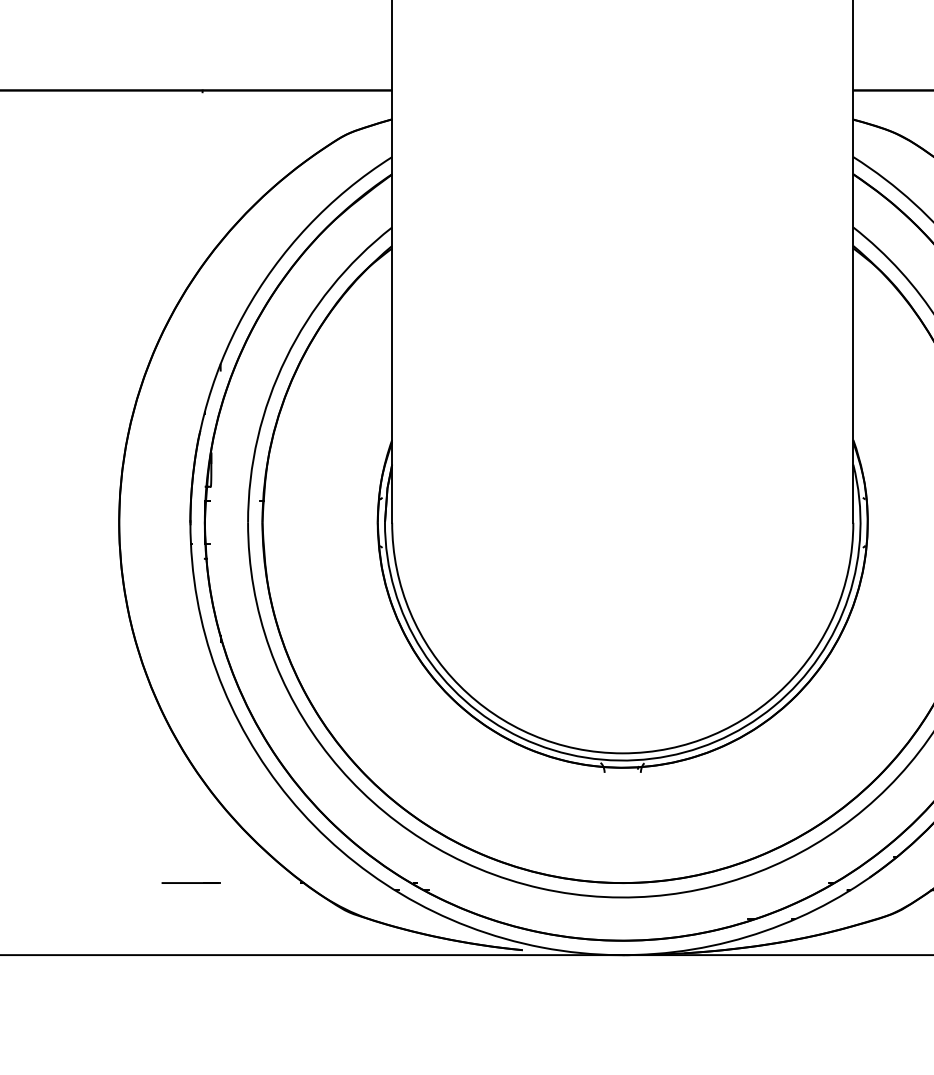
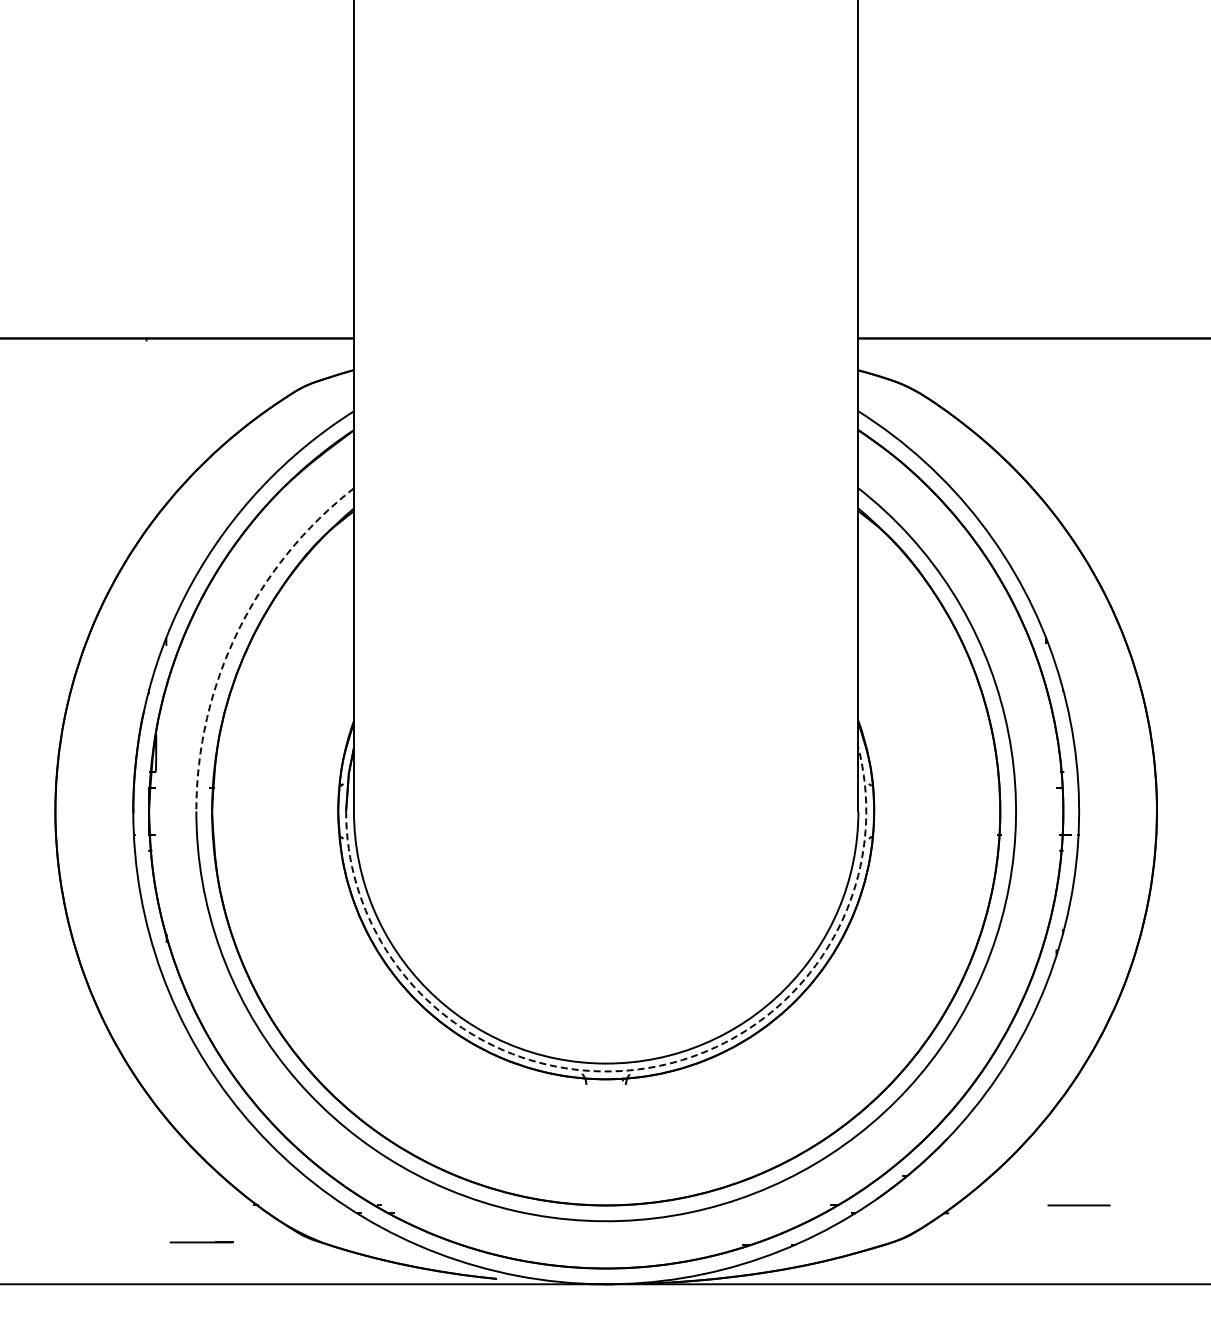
arc: (285, 358) -> (237, 631), solid -> dashed
arc: (652, 758) -> (638, 1069), solid -> dashed
line: (190, 883) -> (201, 1242), moved

